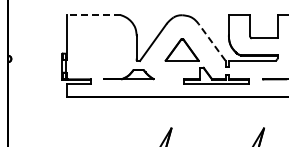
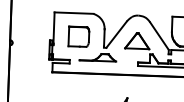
line: (94, 15) -> (74, 13), dashed -> solid
line: (212, 42) -> (159, 36), dashed -> solid
part: (101, 47) -> (78, 36), added

